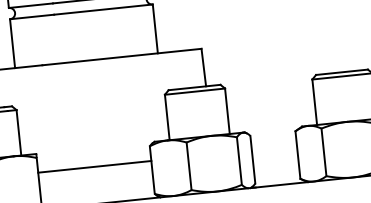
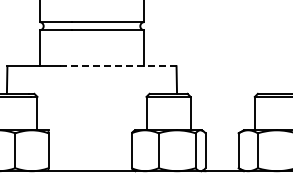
line: (122, 57) -> (118, 66), solid -> dashed
line: (94, 167) -> (89, 144), removed

